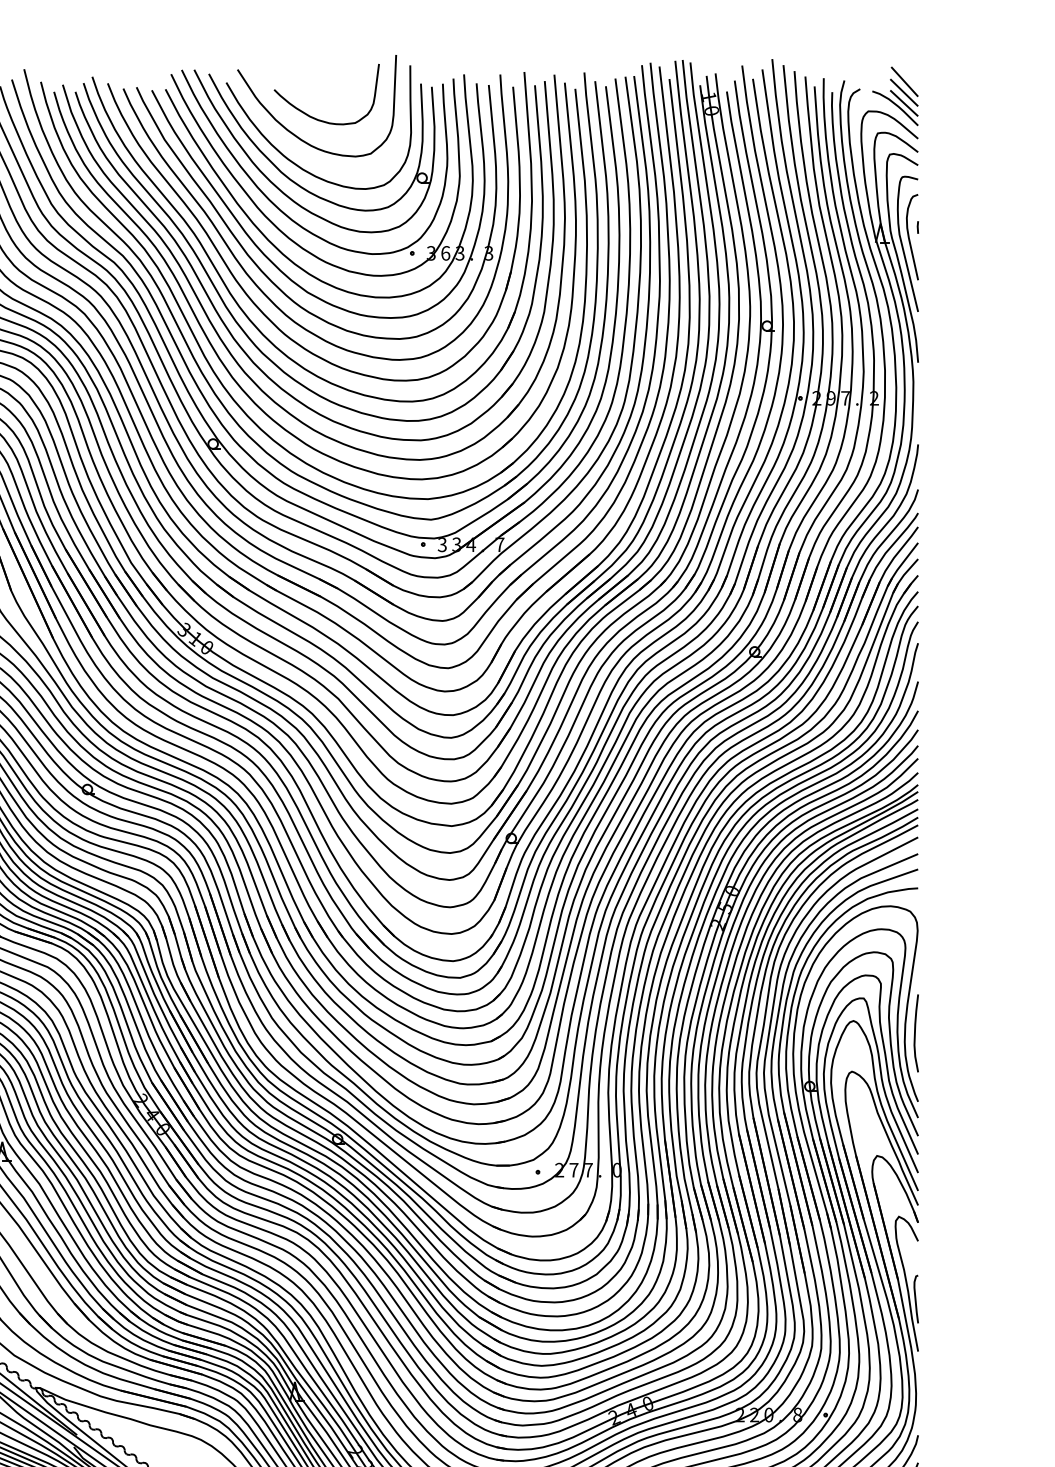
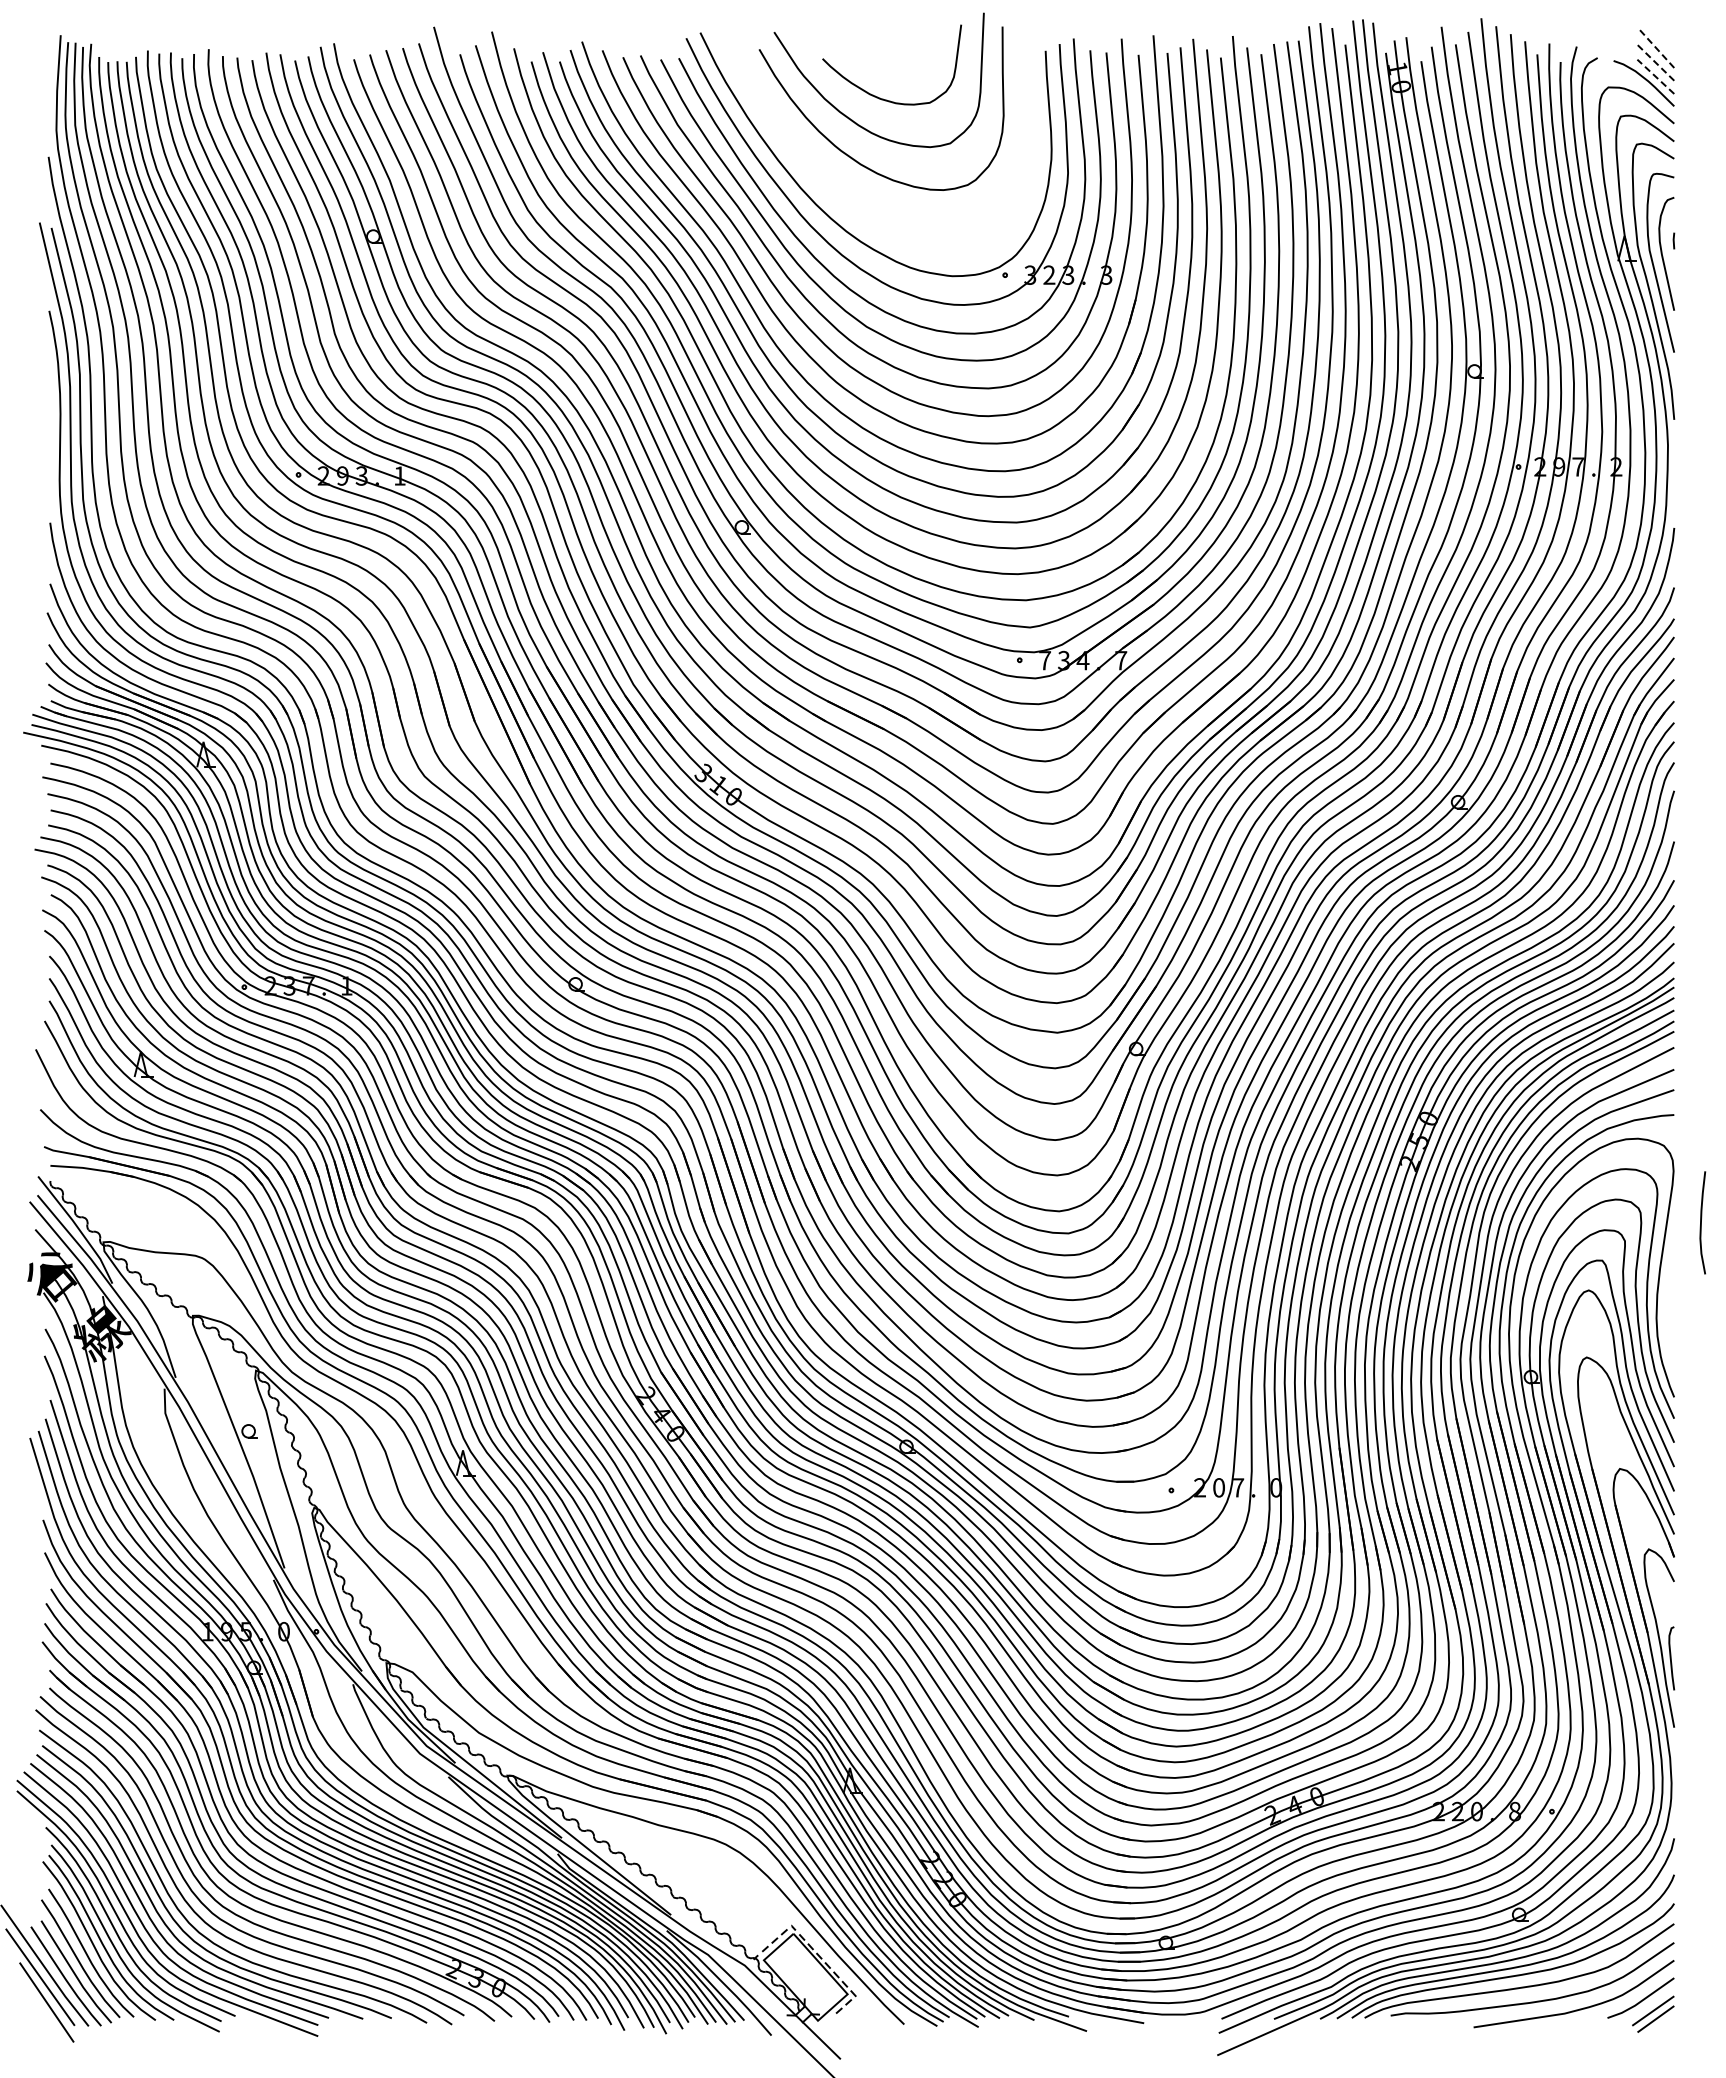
line: (904, 81) -> (1656, 48), solid -> dashed
line: (903, 92) -> (1655, 62), solid -> dashed
line: (903, 103) -> (1655, 76), solid -> dashed
part: (293, 181) -> (848, 179), removed
text: (445, 252) -> (1049, 274), 6 -> 2
text: (442, 544) -> (1044, 660), 3 -> 7
curve: (915, 1033) -> (1701, 1222), moved
text: (574, 1169) -> (1219, 1487), 7 -> 0

